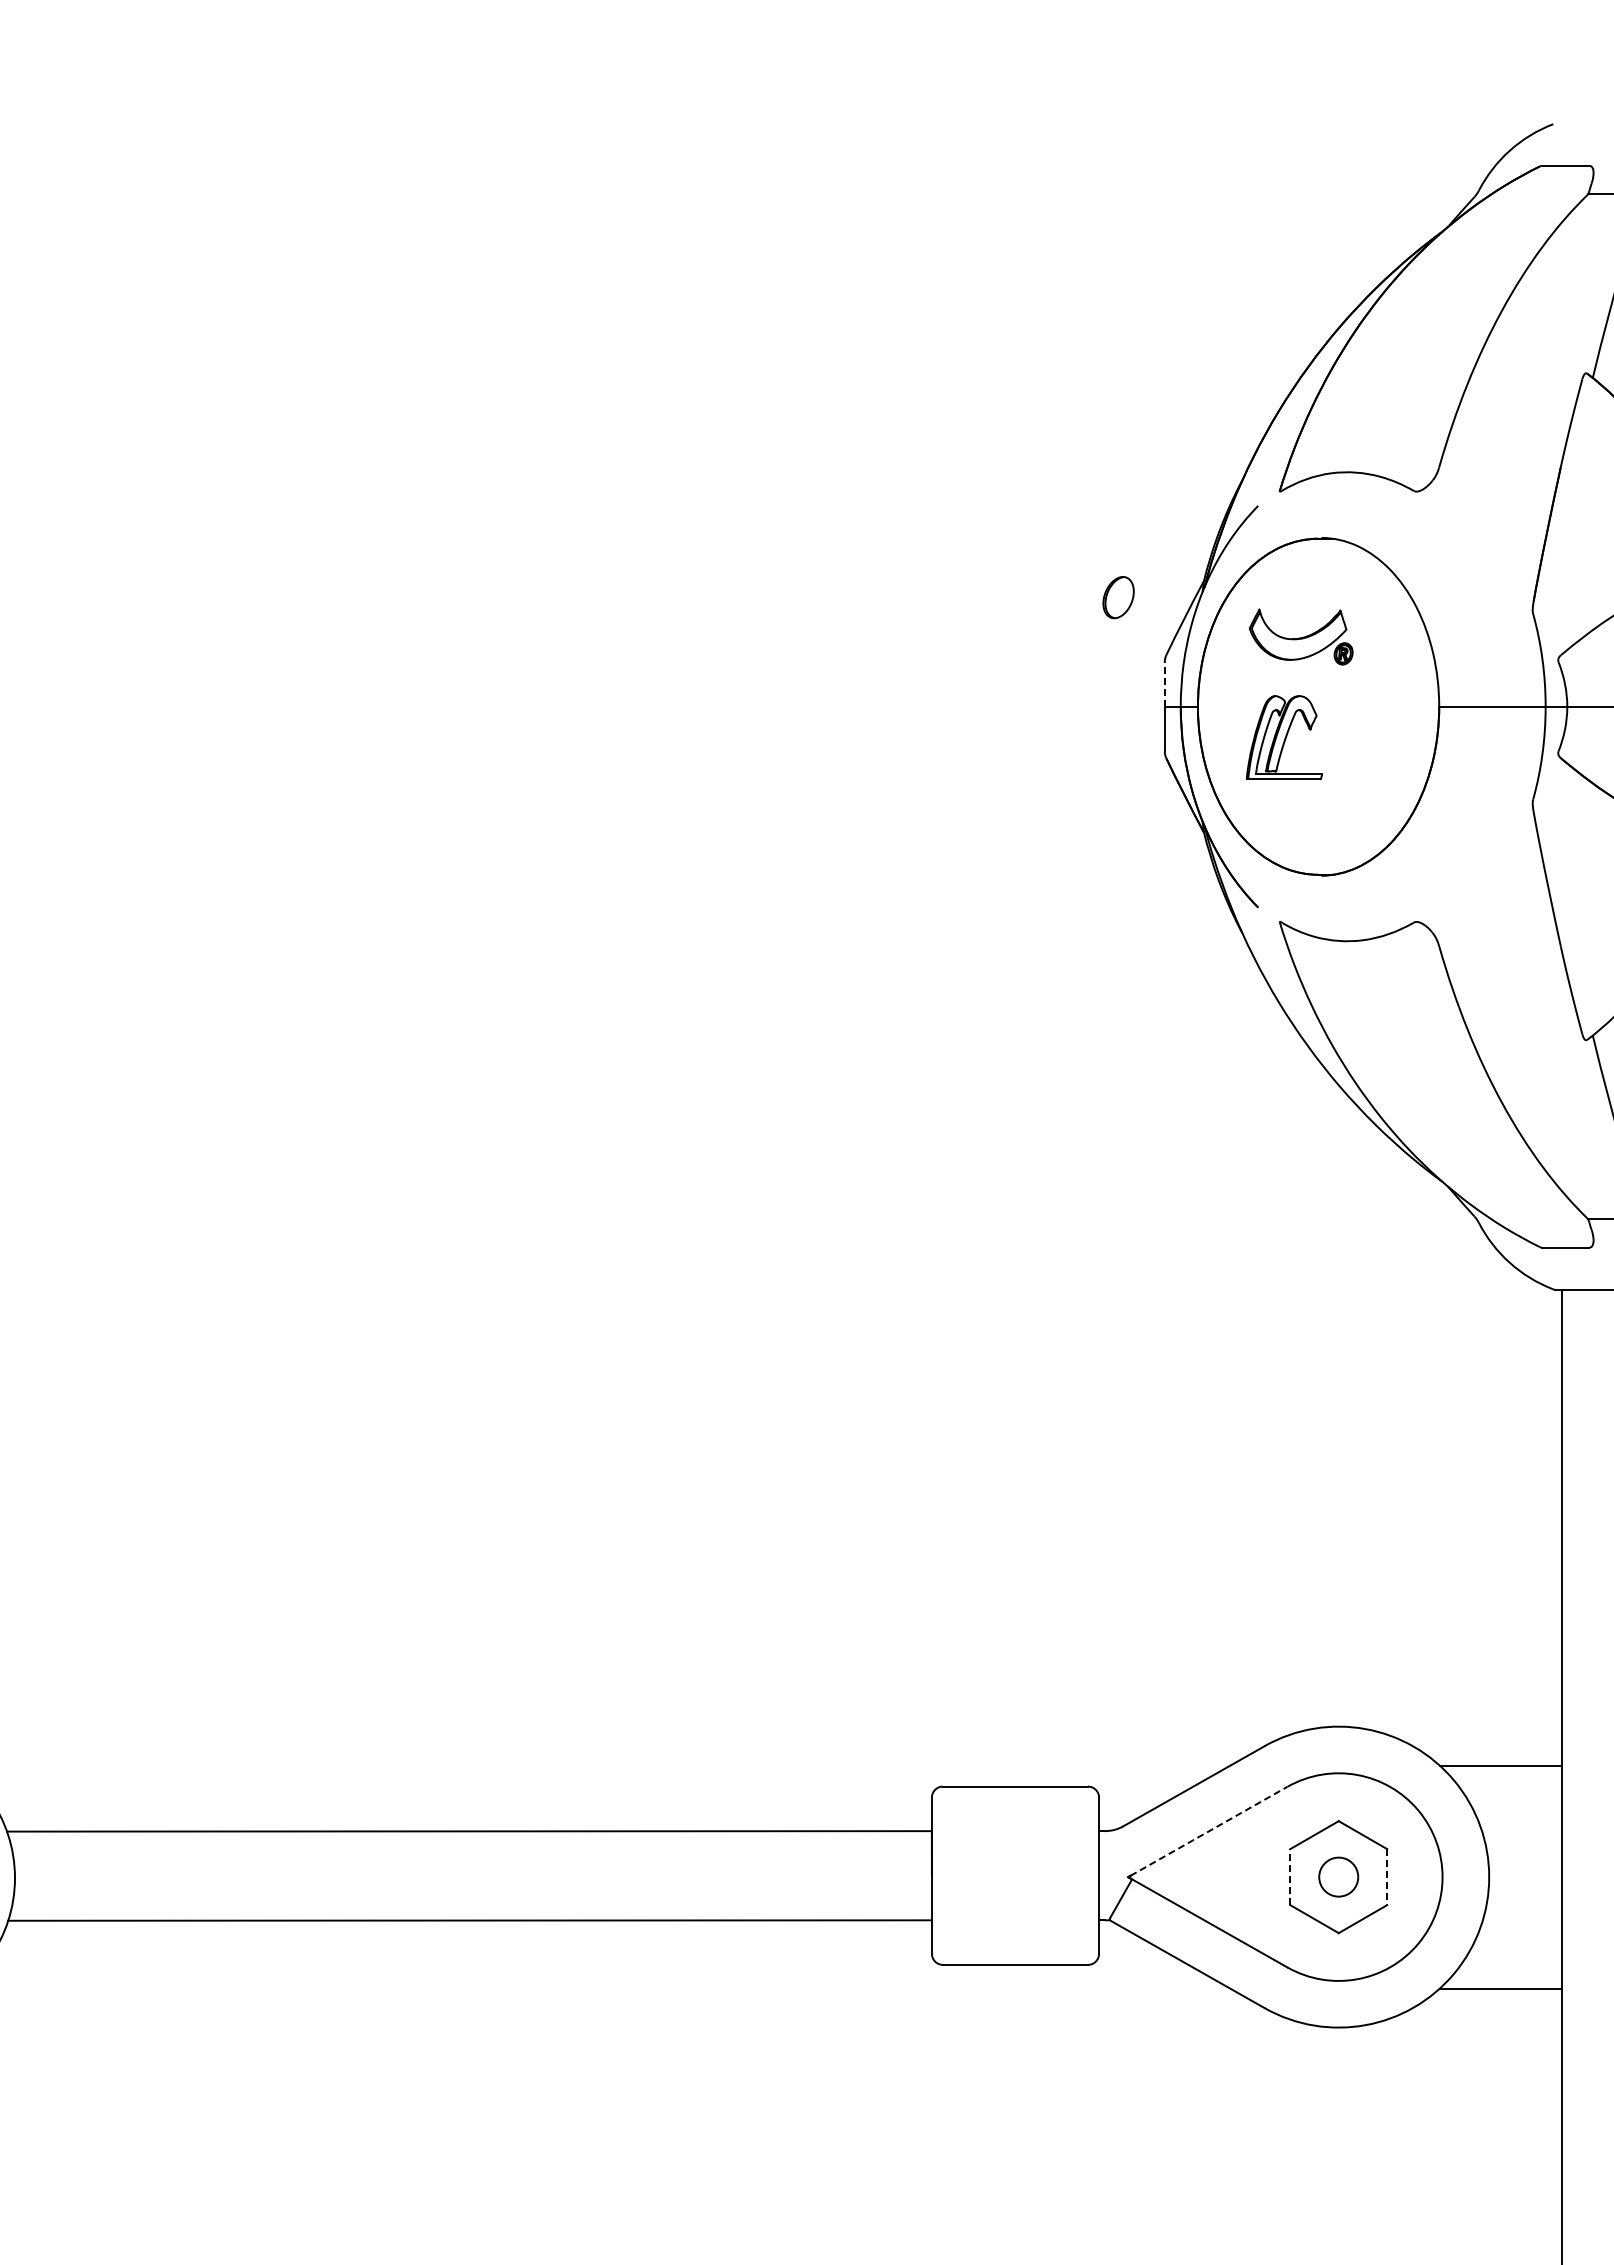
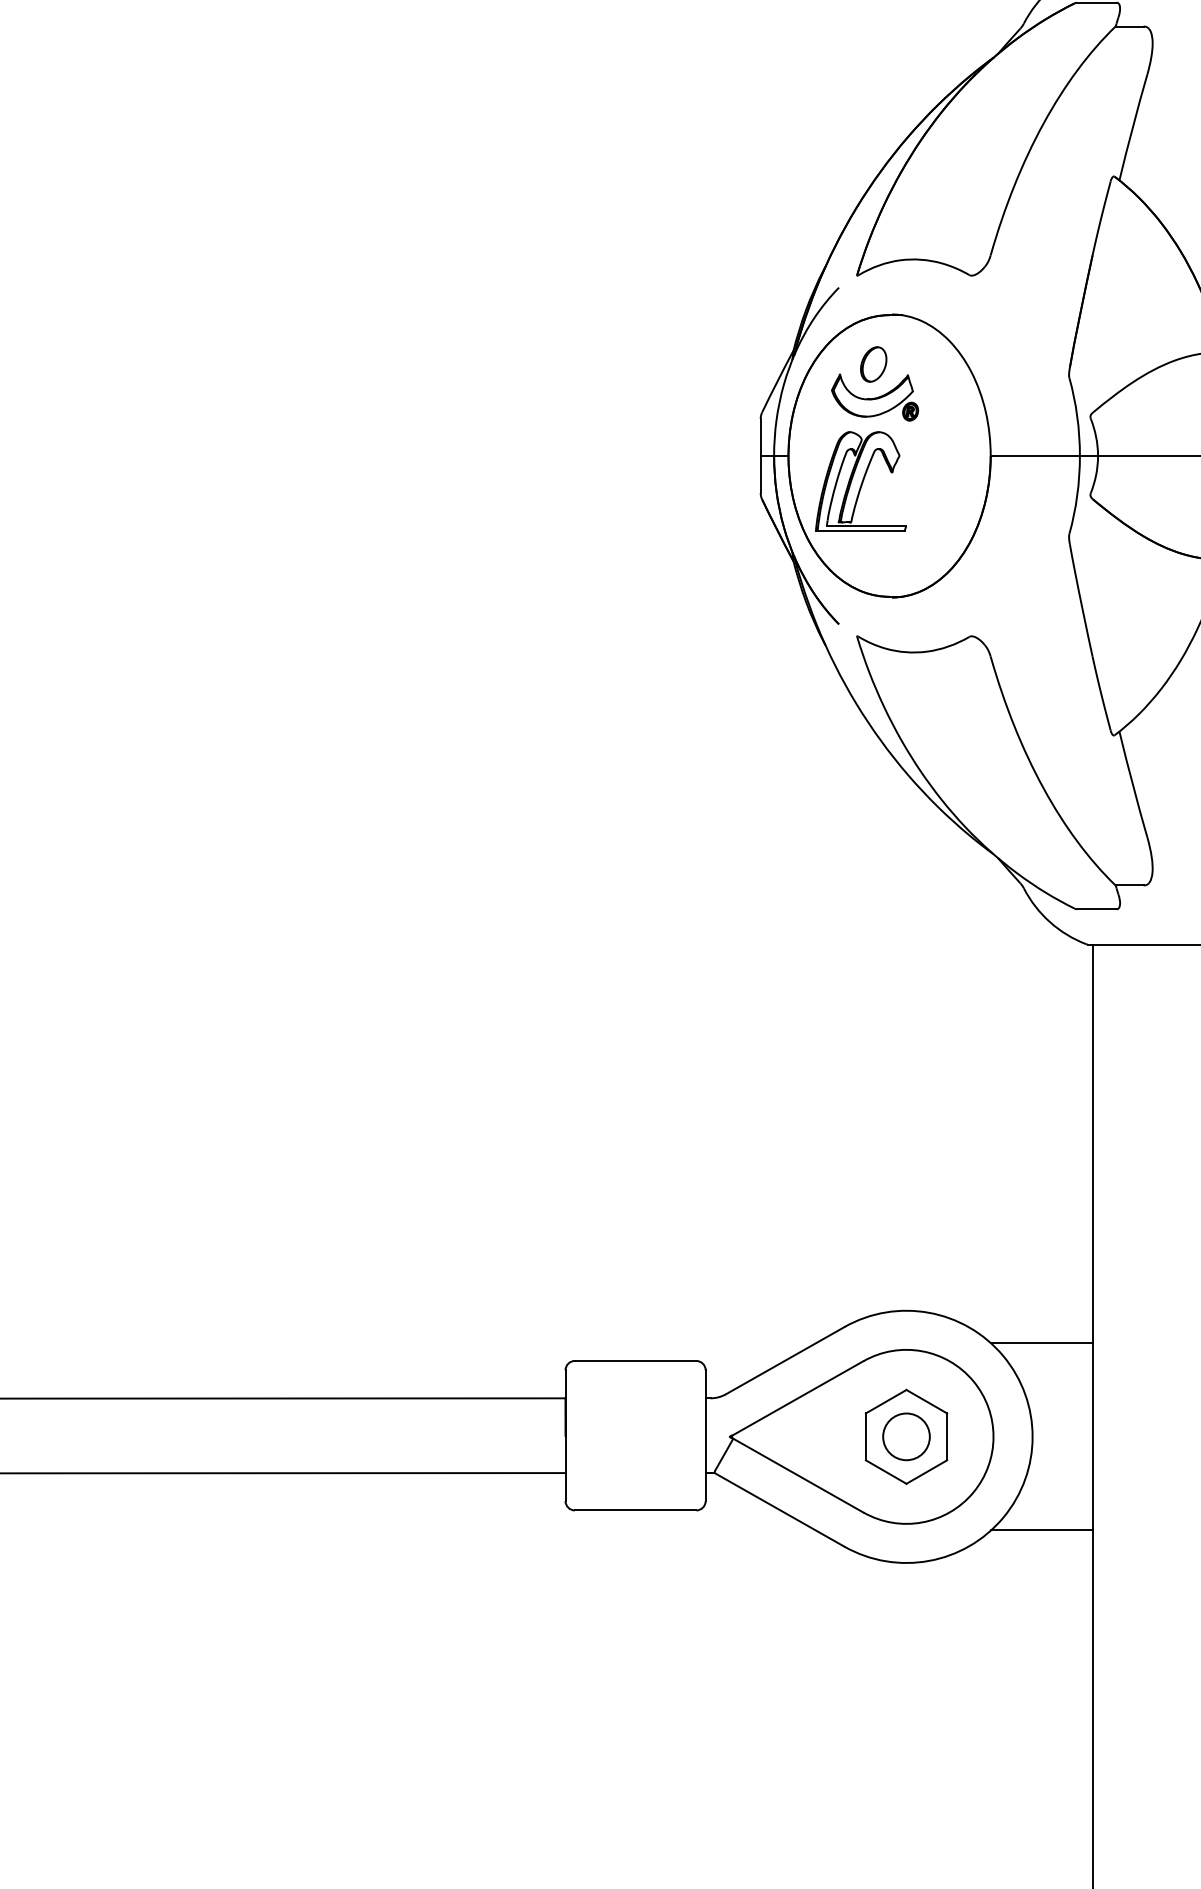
part: (1118, 597) -> (873, 364), moved
line: (1164, 684) -> (760, 437), dashed -> solid
part: (1284, 737) -> (861, 481), size x1.43
line: (1209, 1831) -> (798, 1398), dashed -> solid
circle: (1338, 1876) -> (906, 1436), size x1.43
line: (1290, 1877) -> (866, 1437), dashed -> solid
line: (1387, 1877) -> (947, 1437), dashed -> solid

